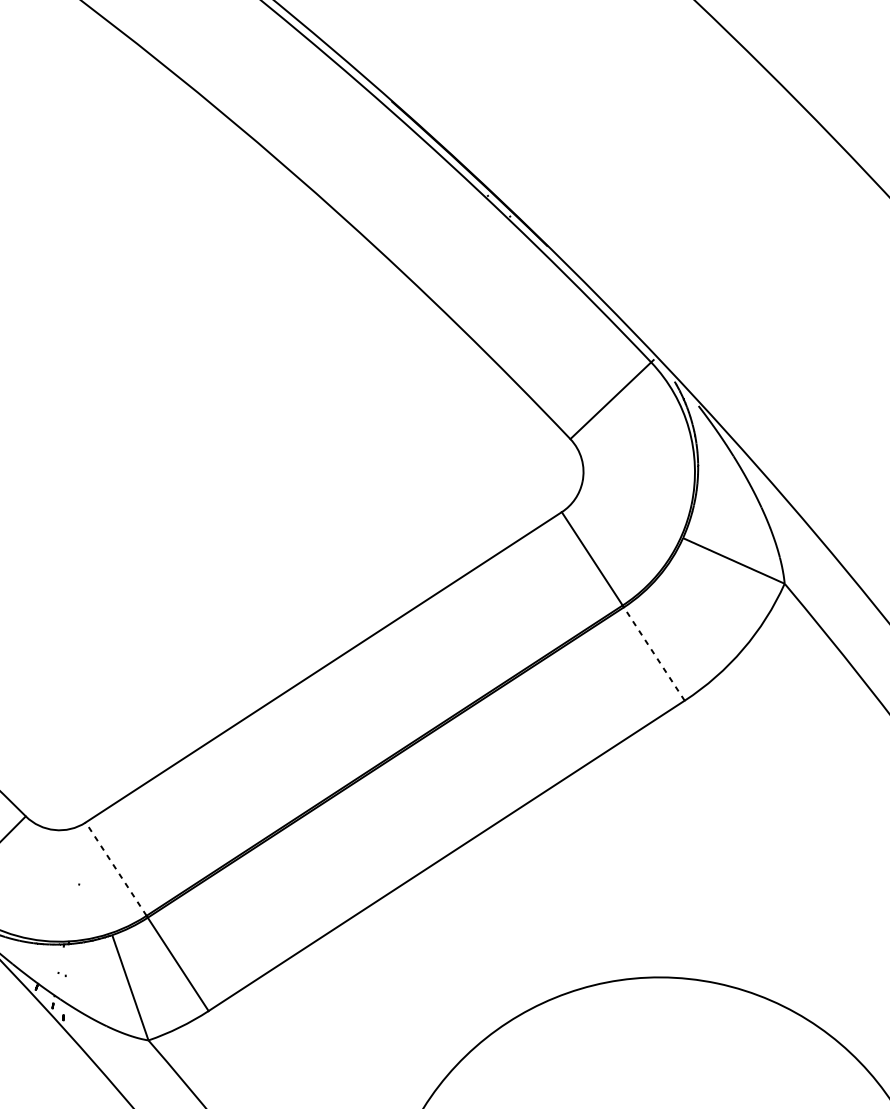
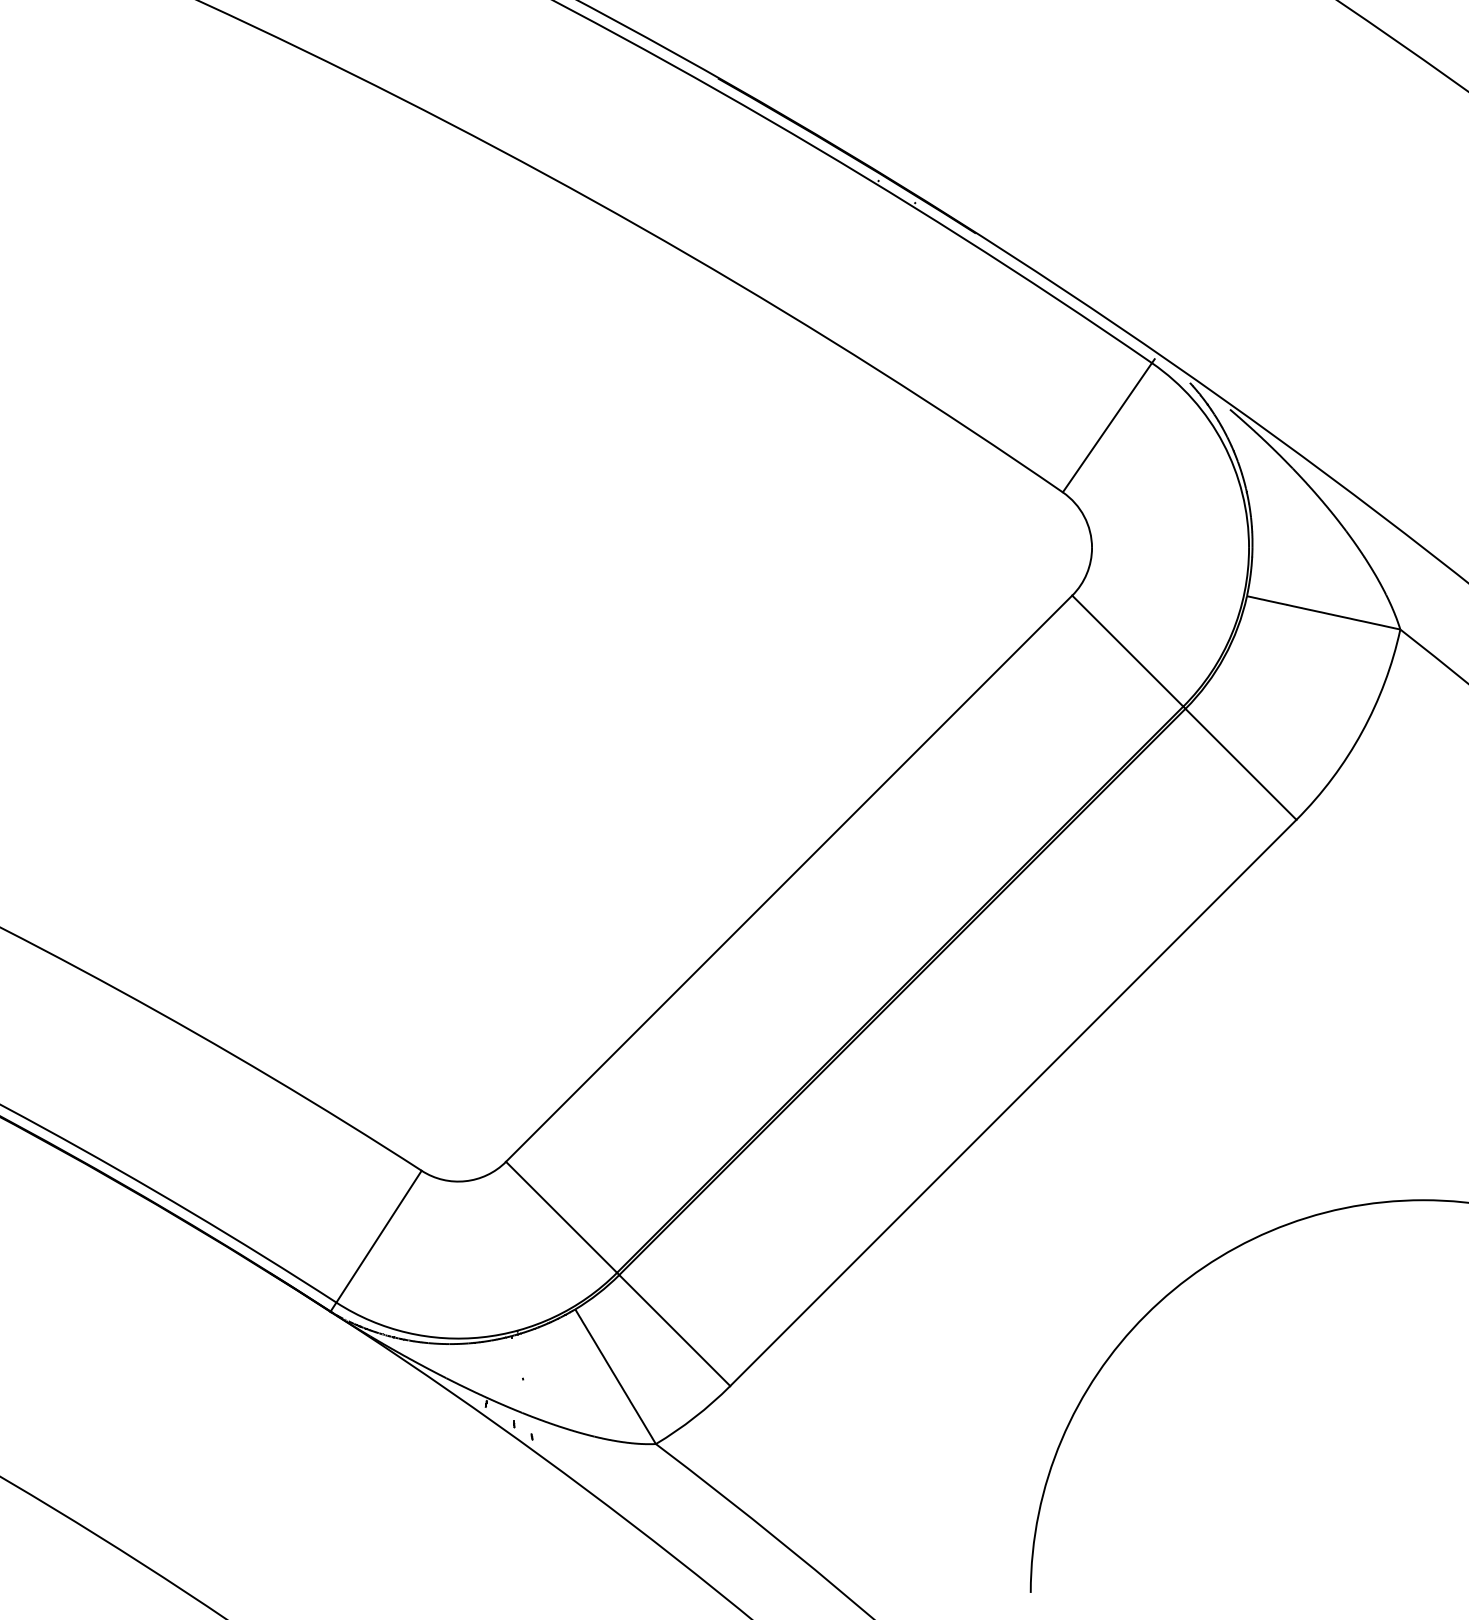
line: (654, 653) -> (1240, 763), dashed -> solid
line: (116, 869) -> (561, 1217), dashed -> solid

